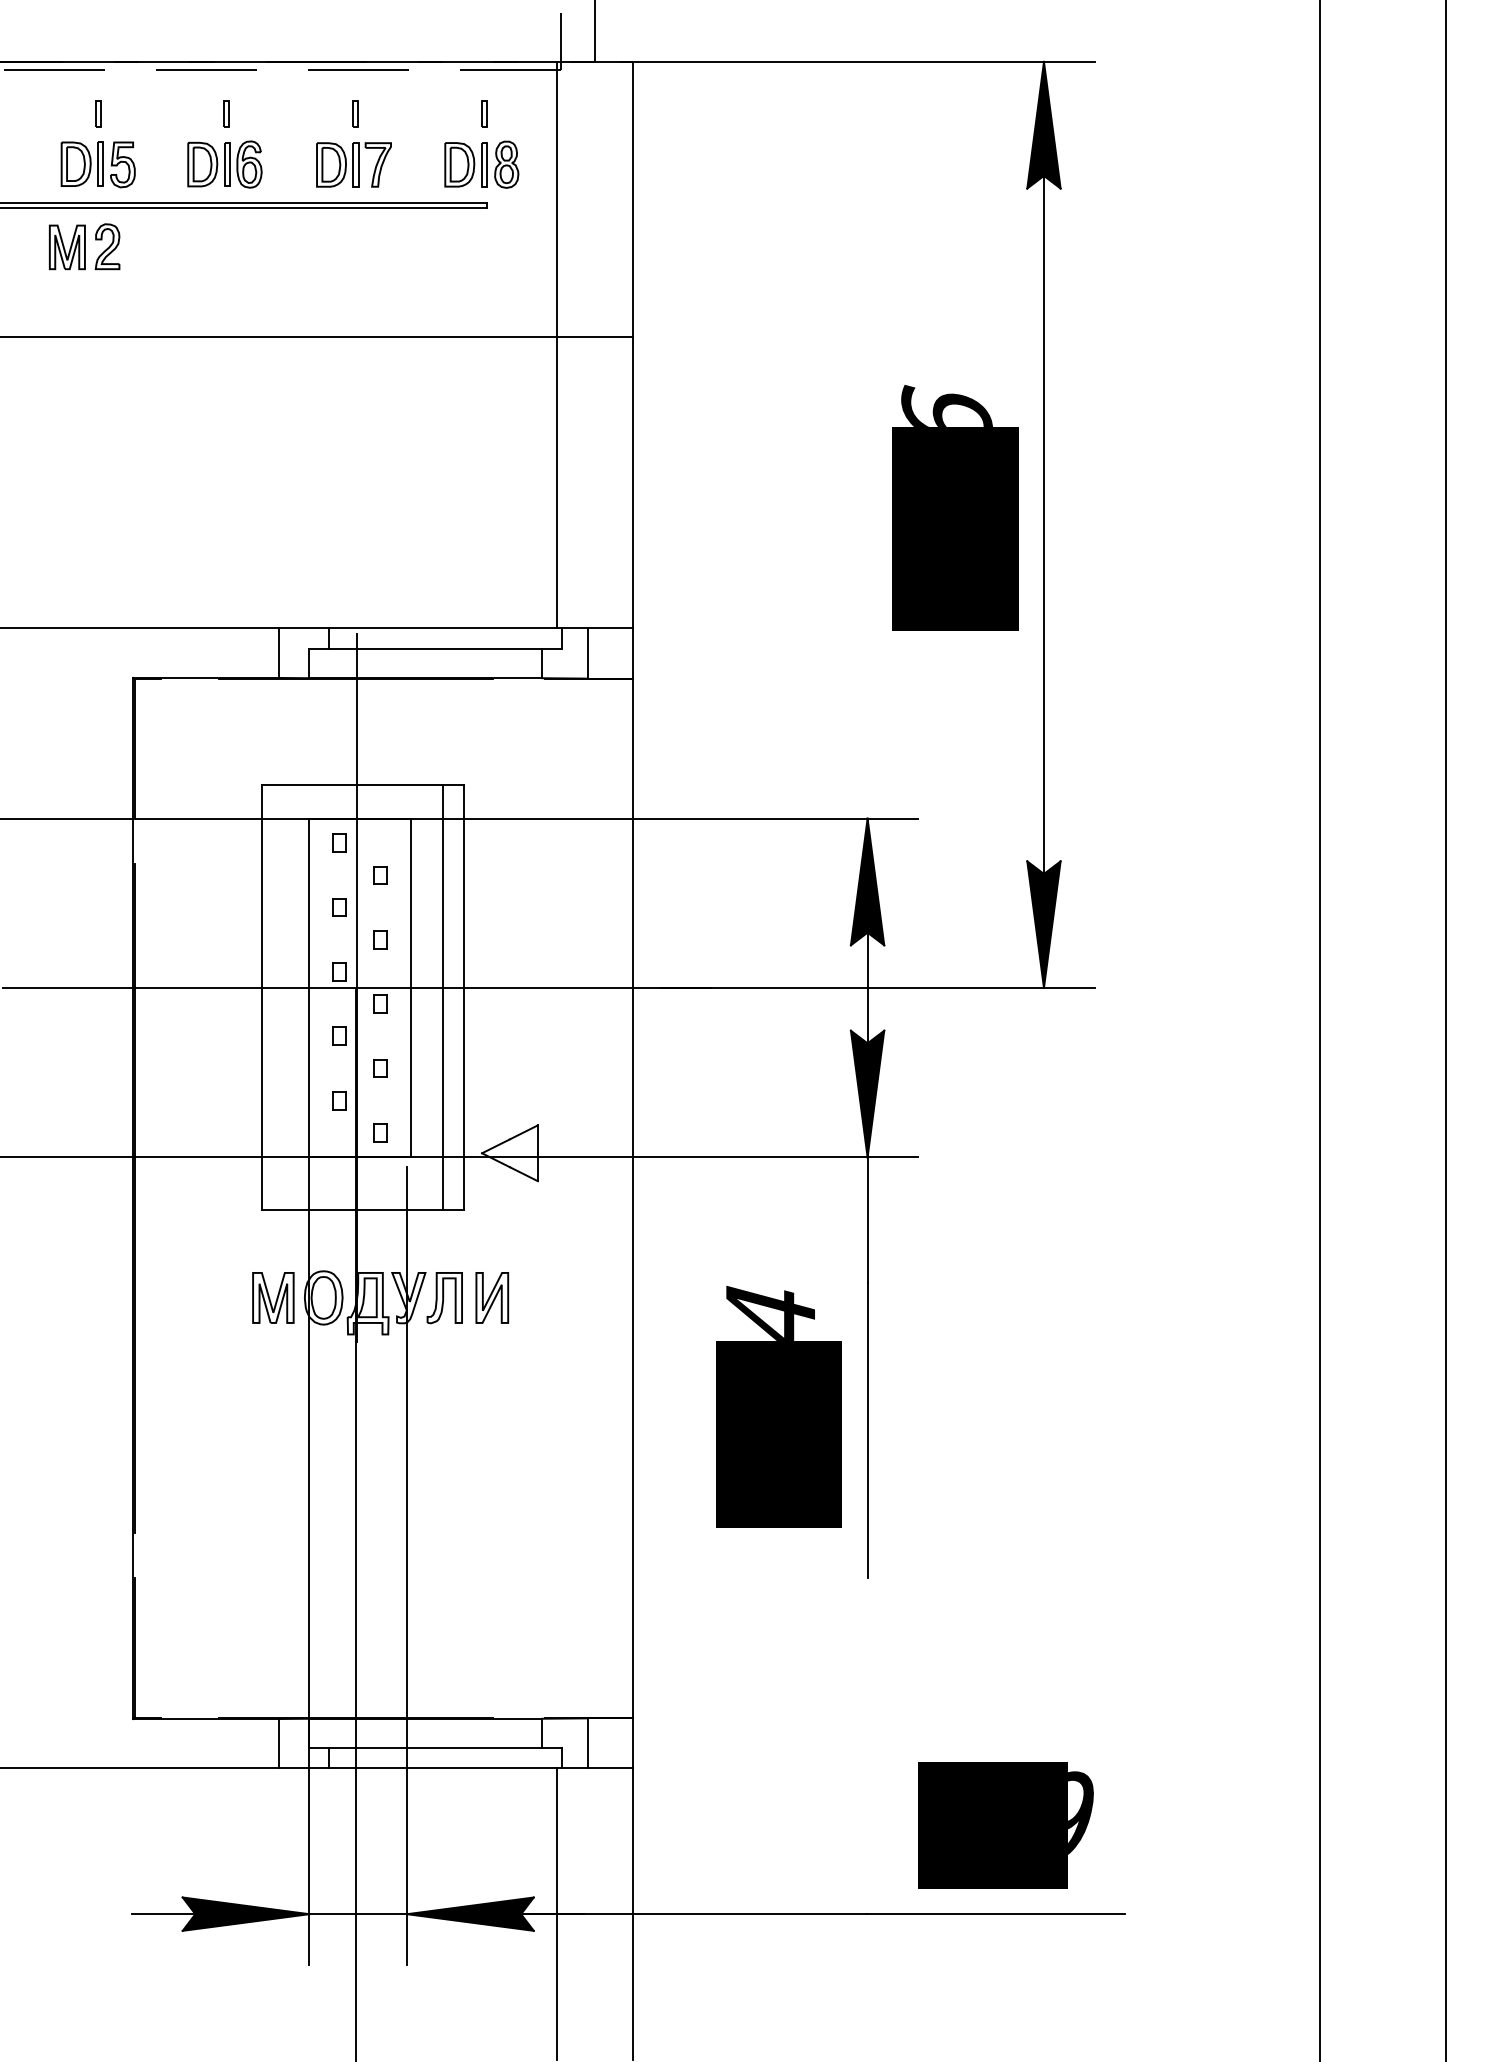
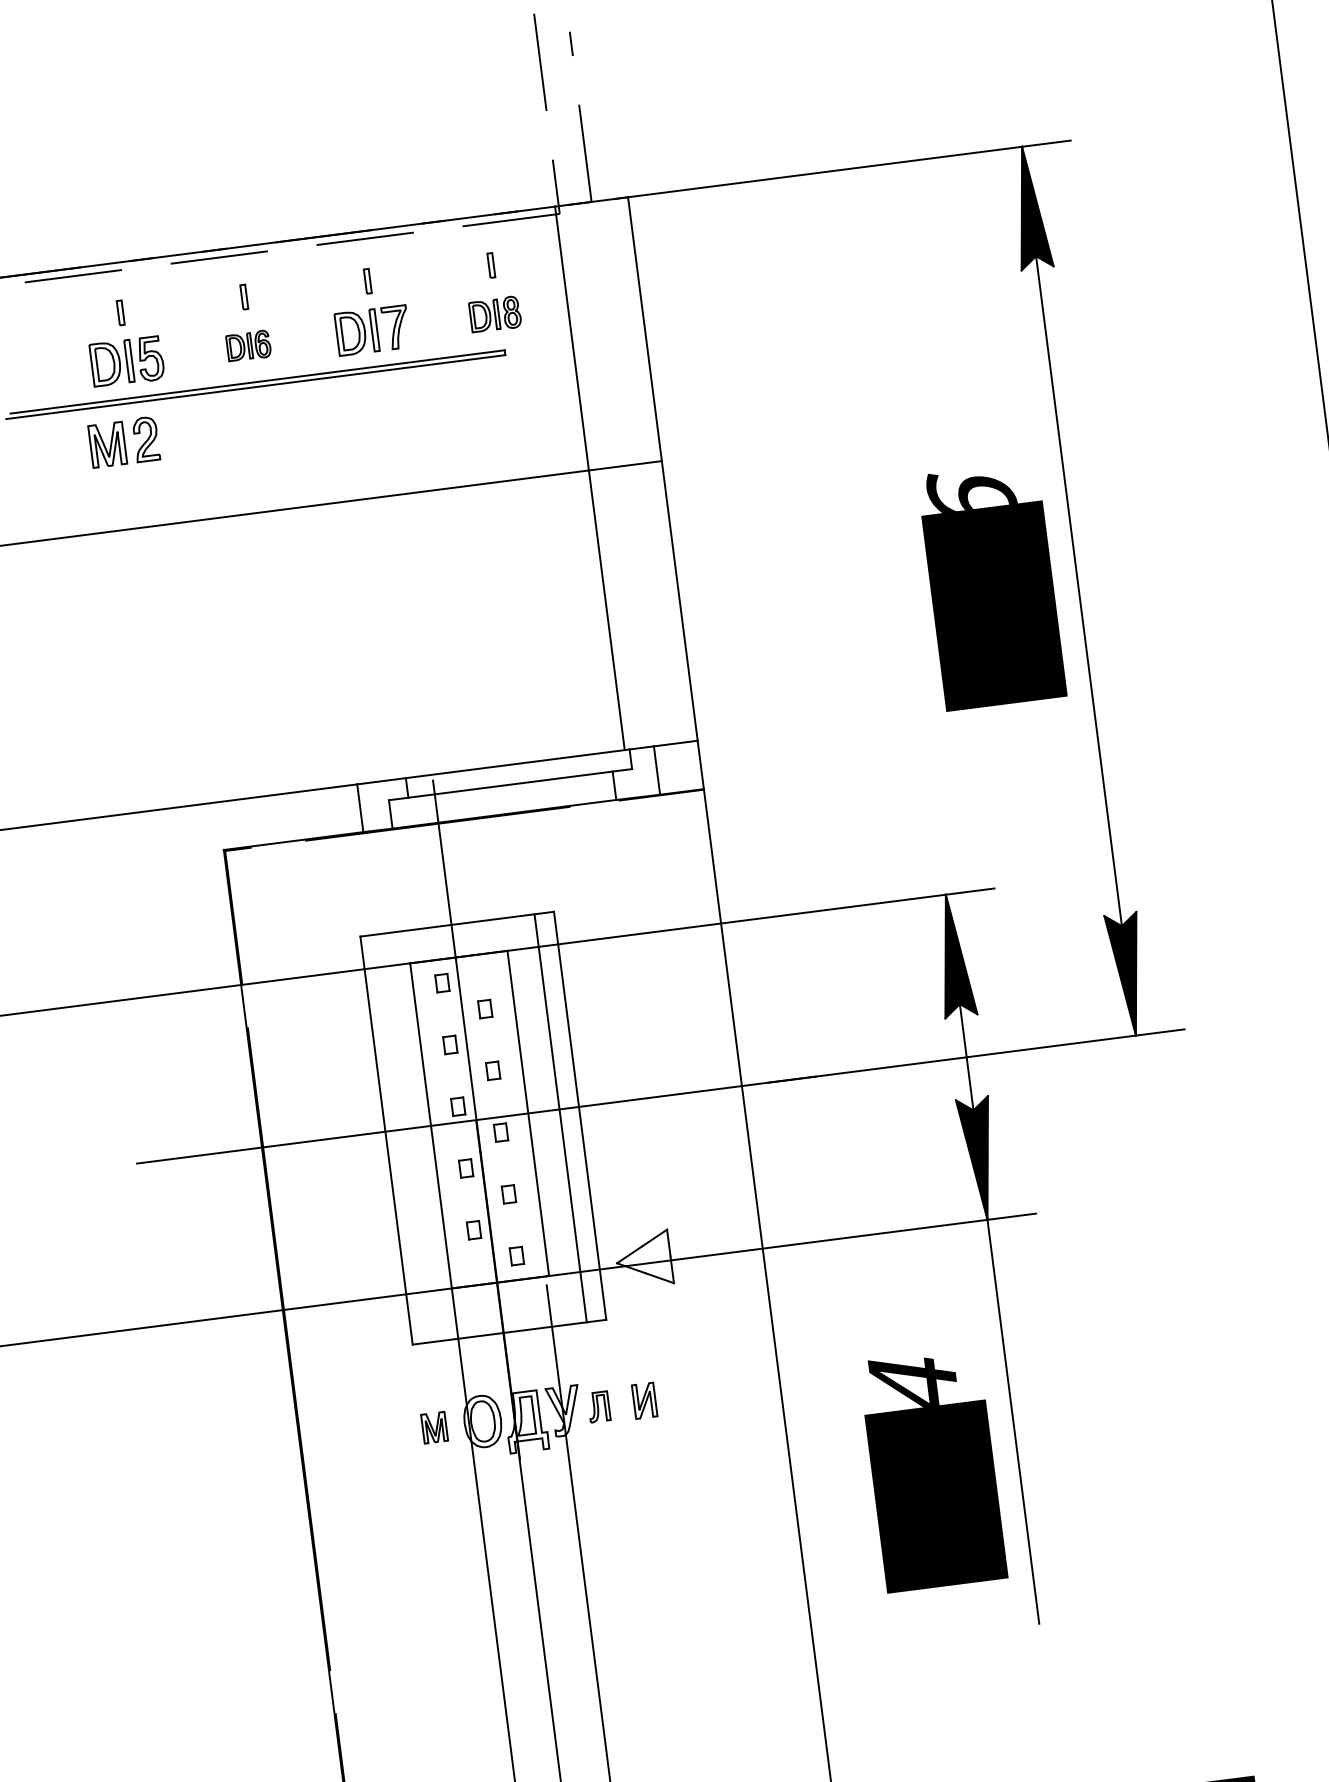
part: (224, 164) -> (248, 346), size x0.6
part: (481, 164) -> (494, 314), size x0.7
part: (273, 1297) -> (434, 1427), size x0.6
part: (492, 1297) -> (644, 1400), size x0.7
part: (444, 1298) -> (598, 1407), size x0.6

